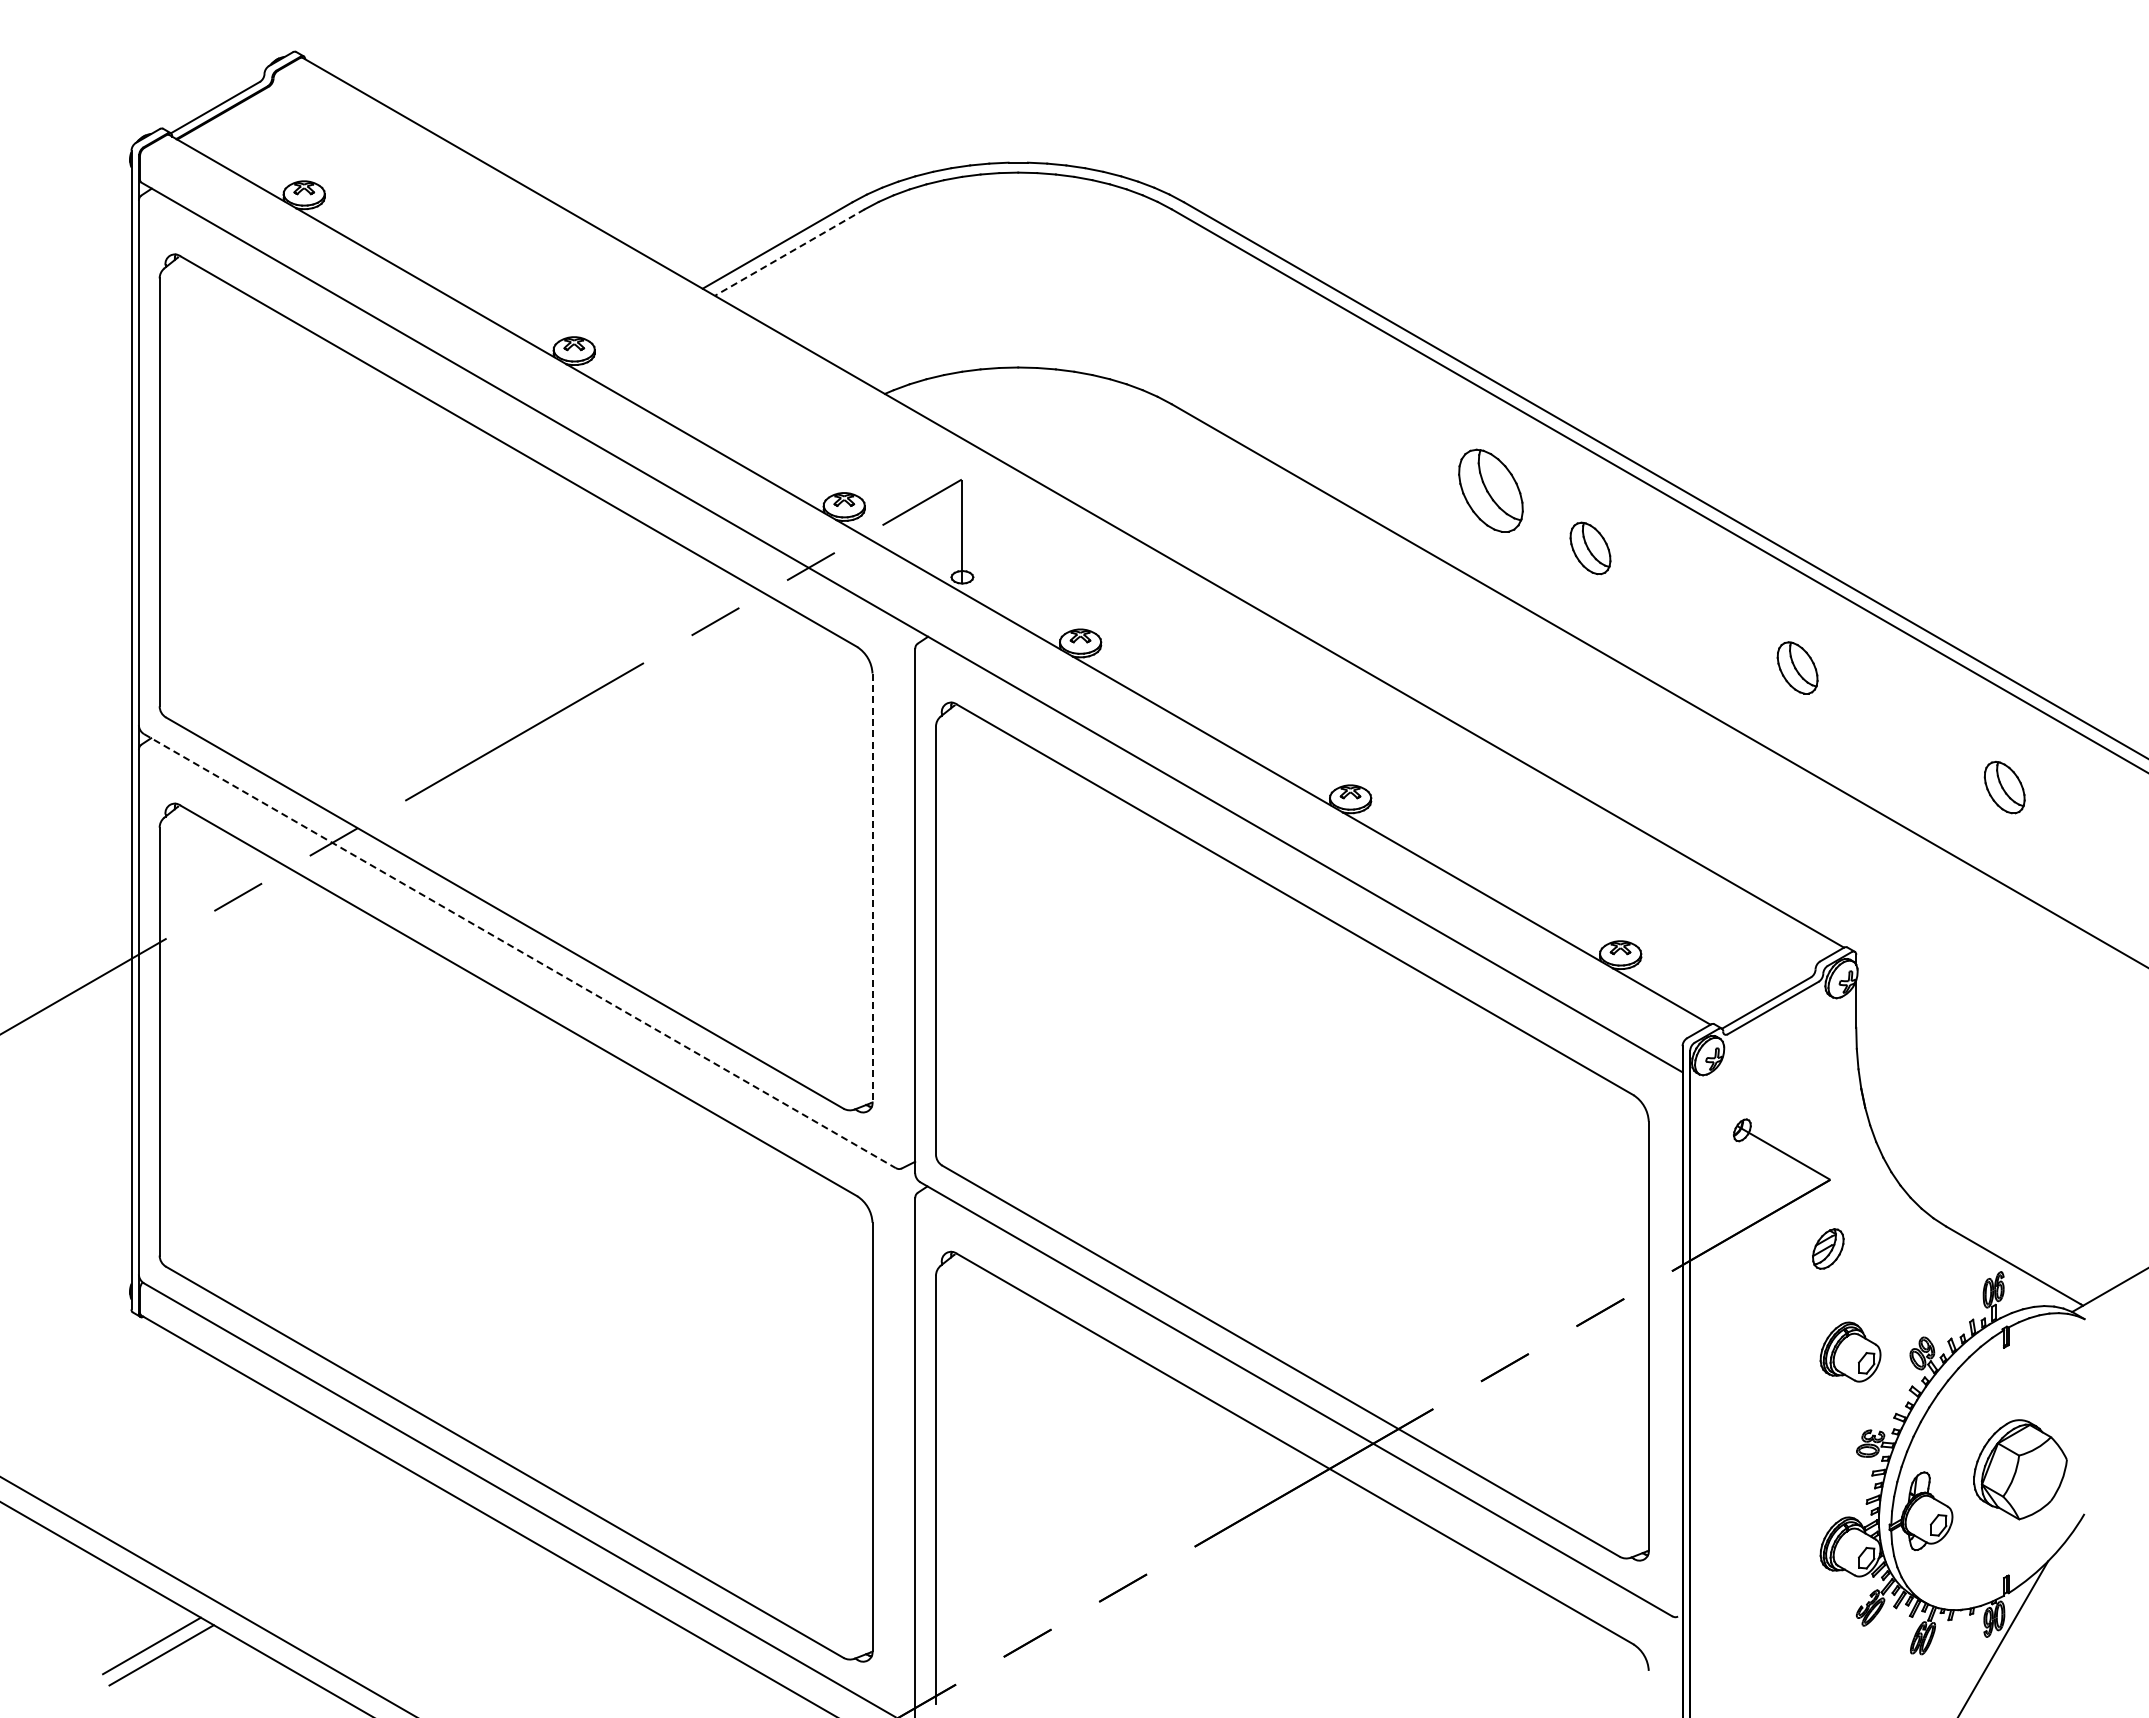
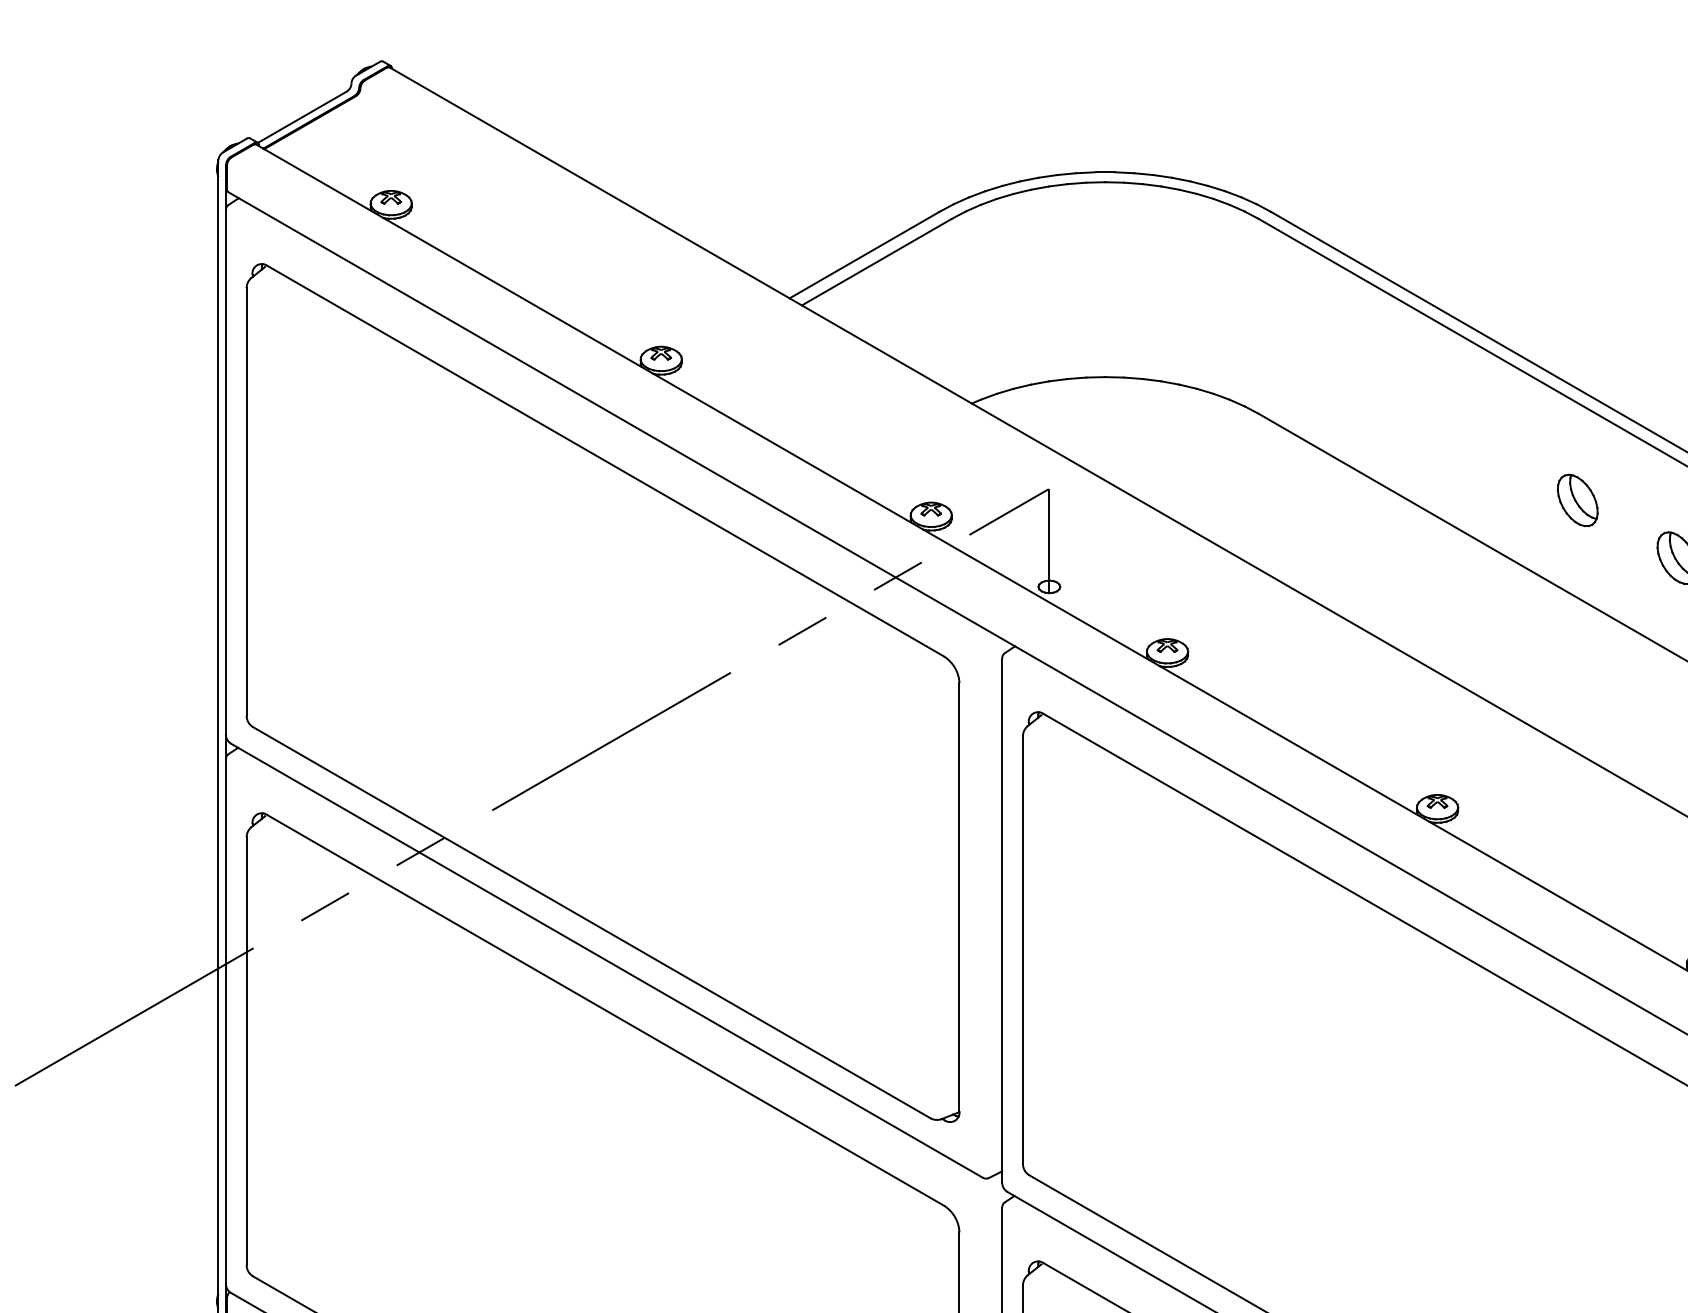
line: (789, 252) -> (876, 262), dashed -> solid
part: (1490, 490) -> (1577, 500), size x0.62
line: (872, 887) -> (959, 897), dashed -> solid
line: (519, 951) -> (606, 961), dashed -> solid

